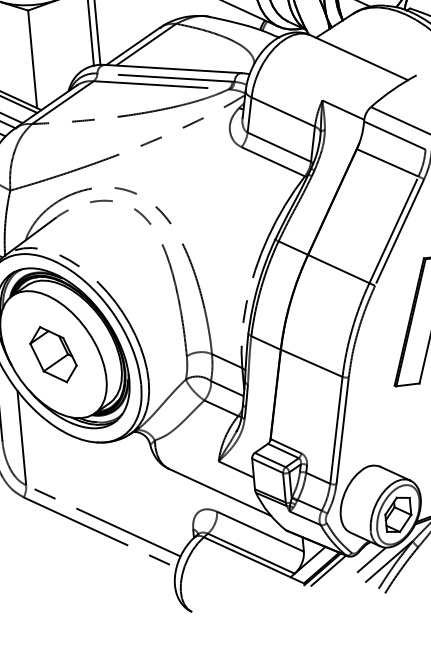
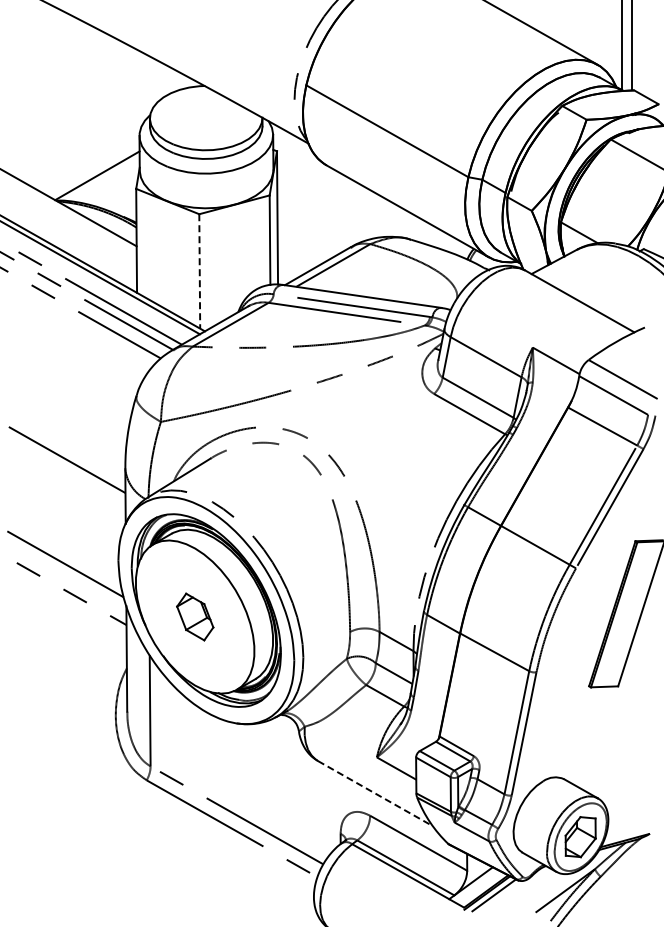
line: (32, 59) -> (199, 271), solid -> dashed
part: (53, 354) -> (195, 616), size x0.7
line: (220, 492) -> (375, 793), solid -> dashed
line: (371, 559) -> (545, 886), removed

